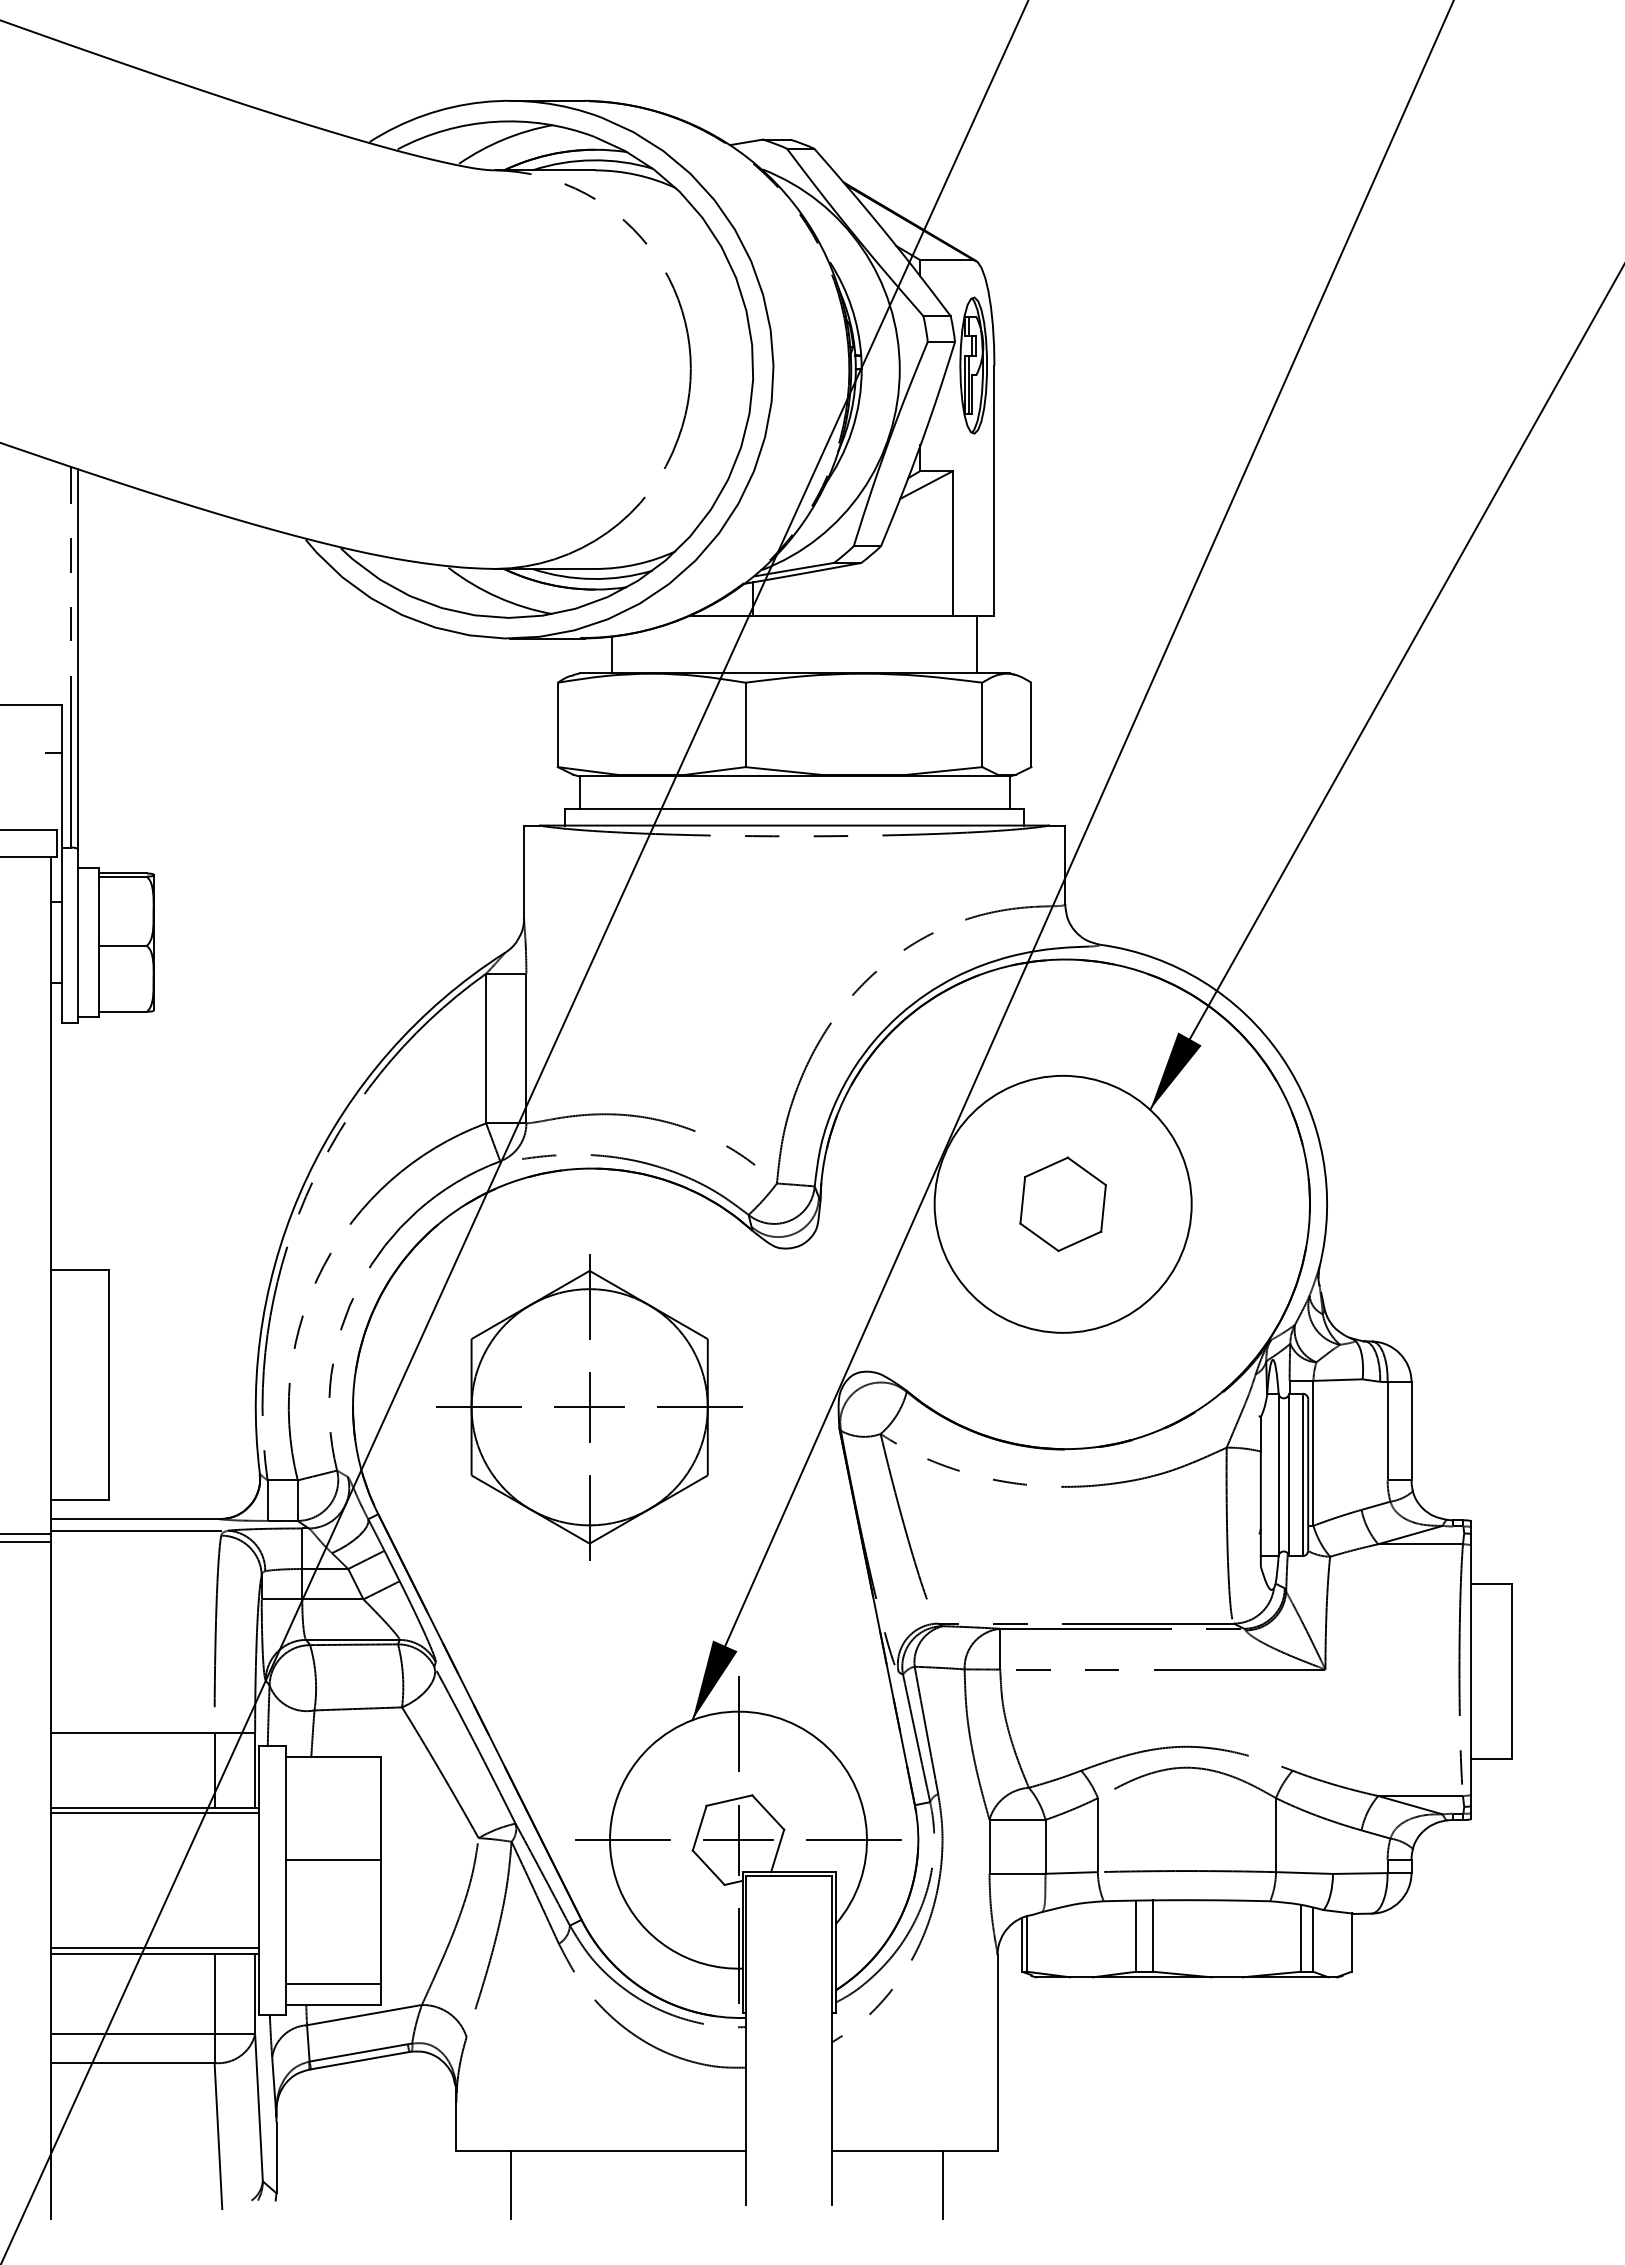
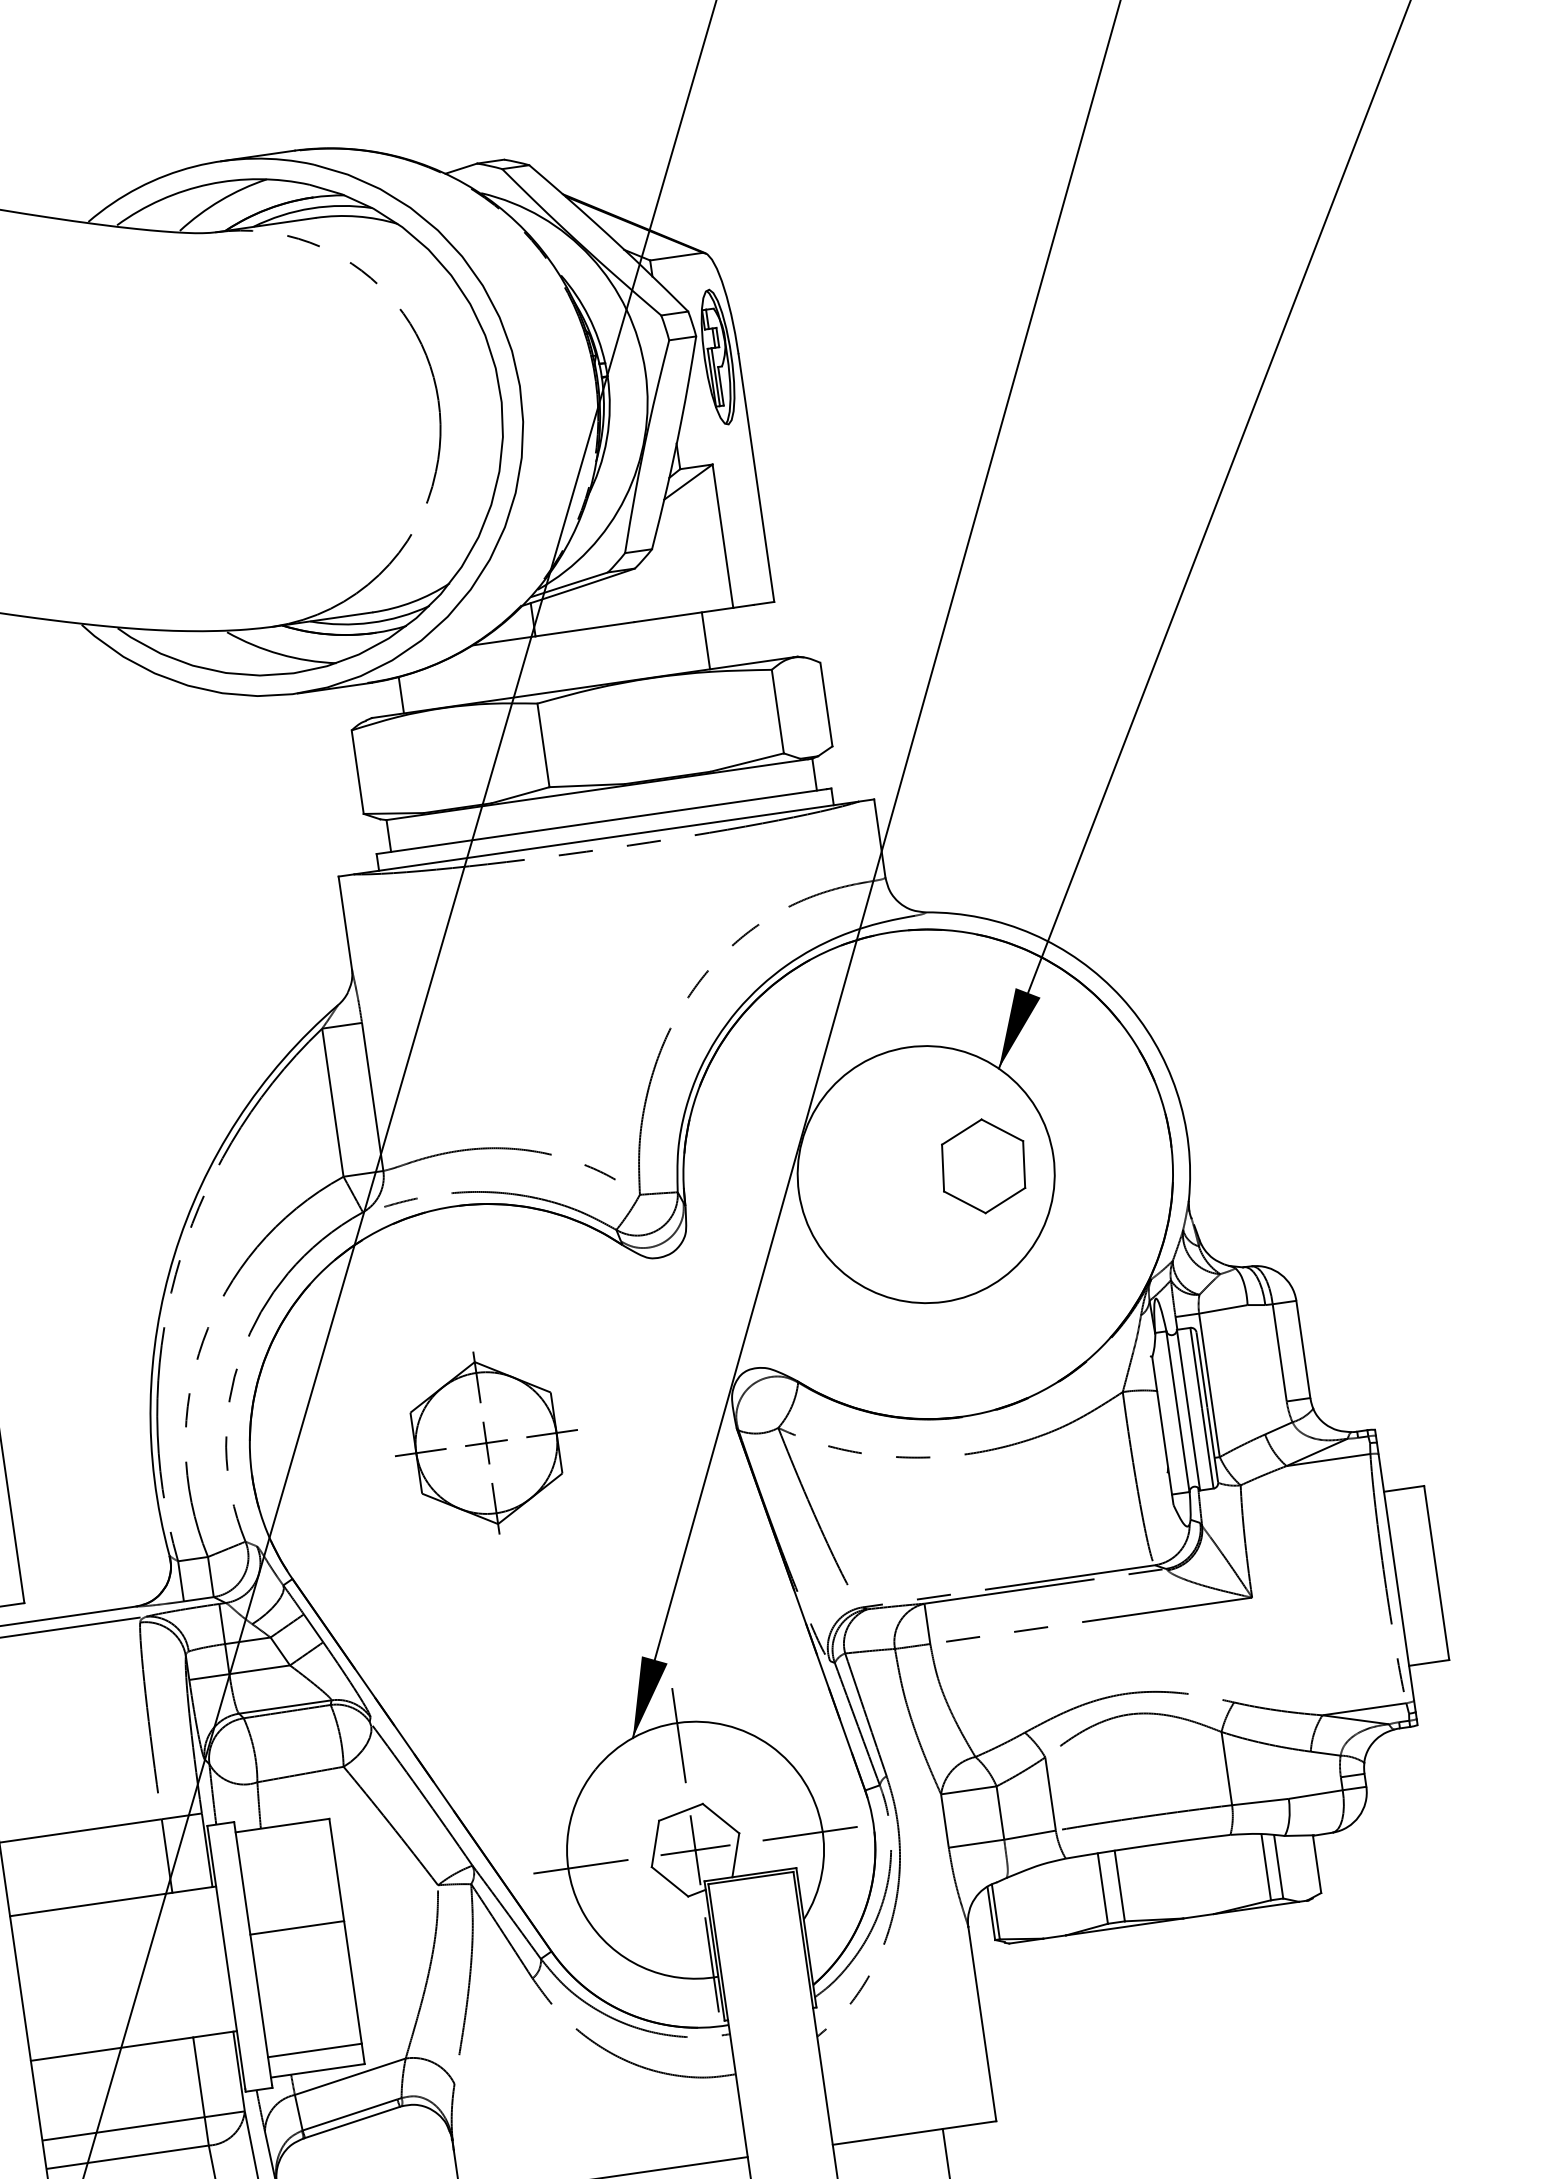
line: (977, 644) -> (706, 640), moved
part: (1062, 1204) -> (982, 1166), moved
part: (589, 1407) -> (486, 1443), size x0.6
line: (154, 1813) -> (113, 1907), removed
line: (154, 1948) -> (132, 2040), removed

